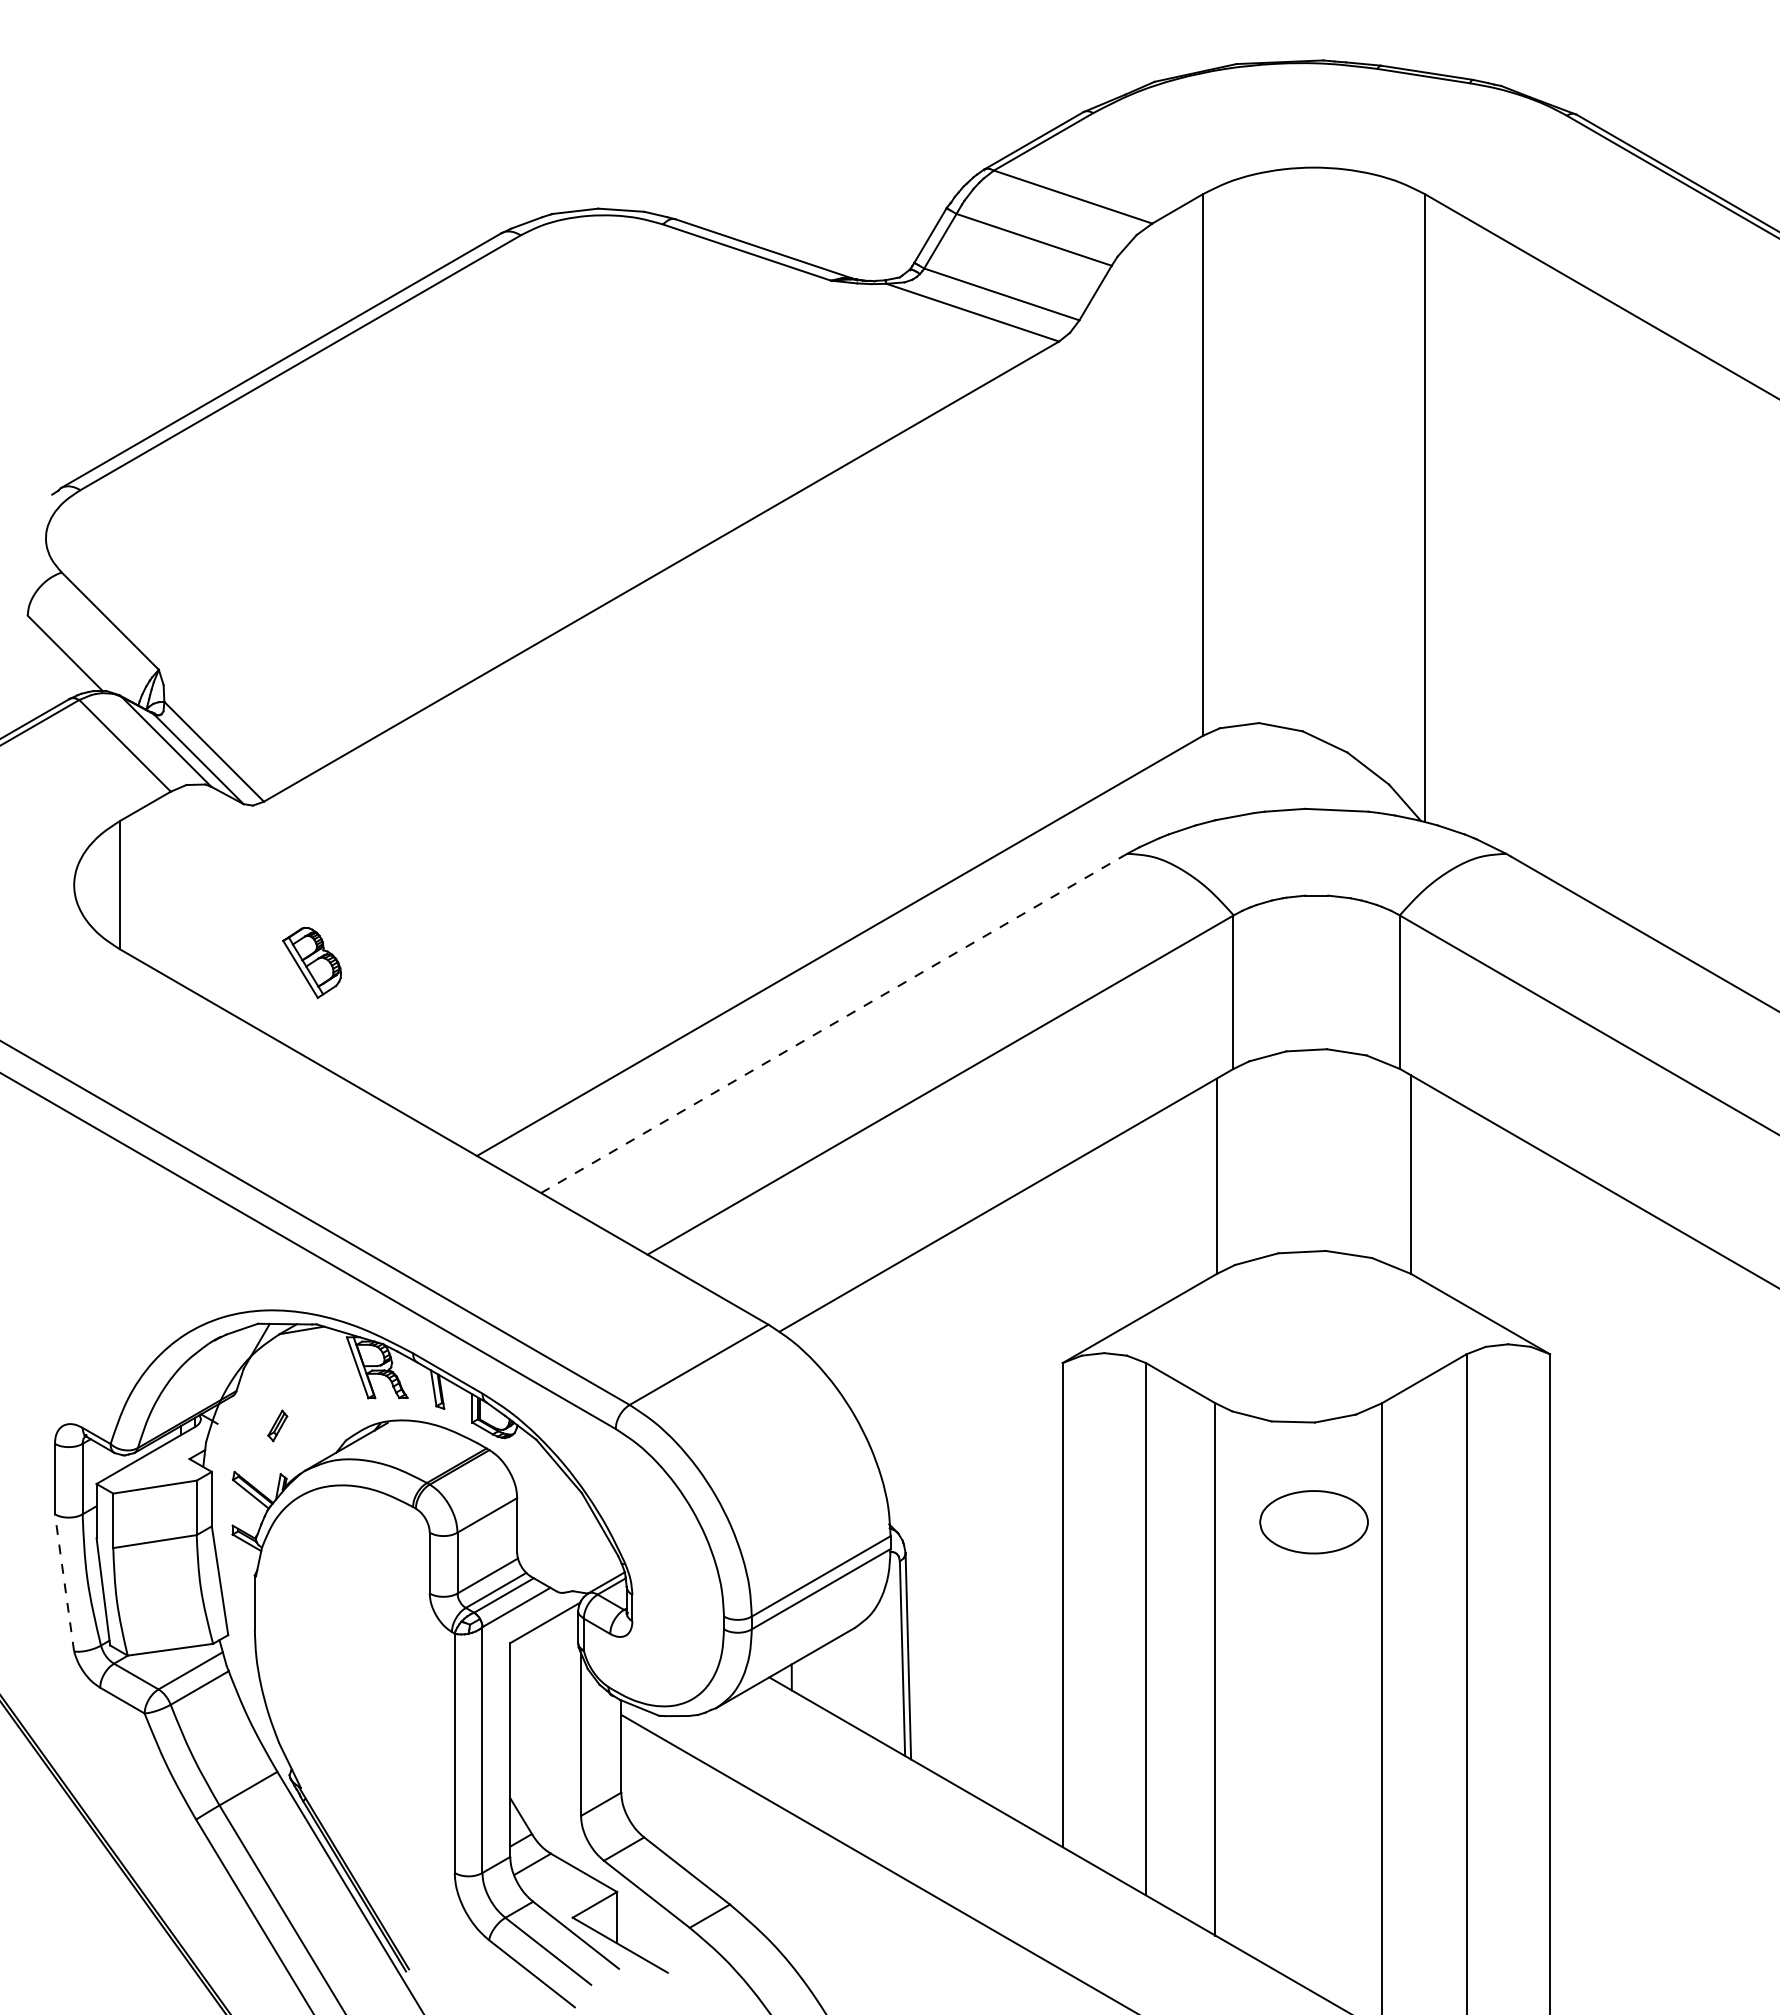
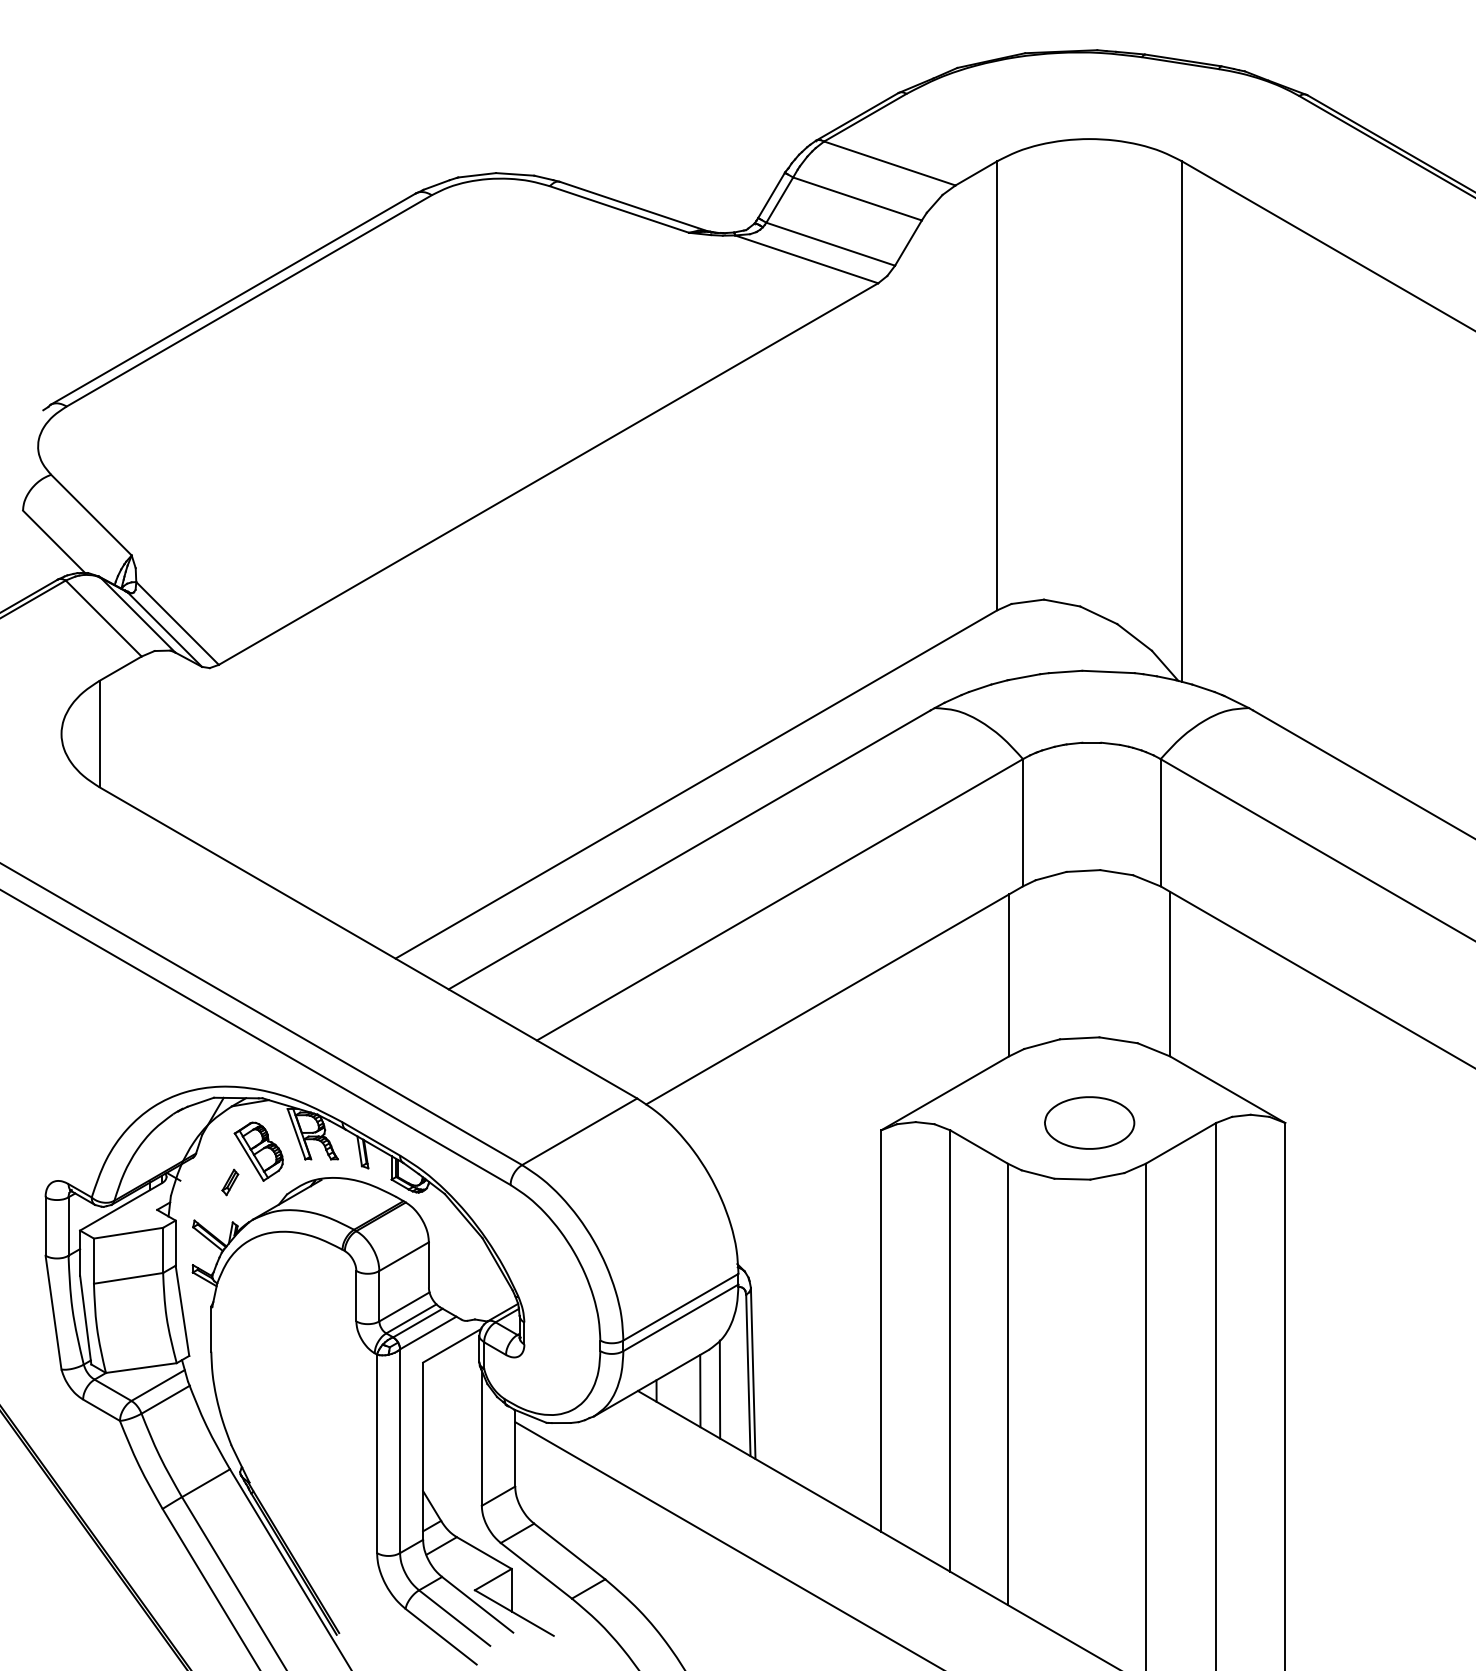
part: (311, 962) -> (258, 1151), moved
line: (831, 1024) -> (689, 849), dashed -> solid
part: (1313, 1522) -> (1089, 1123), moved
line: (64, 1582) -> (53, 1312), dashed -> solid
line: (868, 1675) -> (720, 1389), added
line: (844, 1677) -> (700, 1391), added

